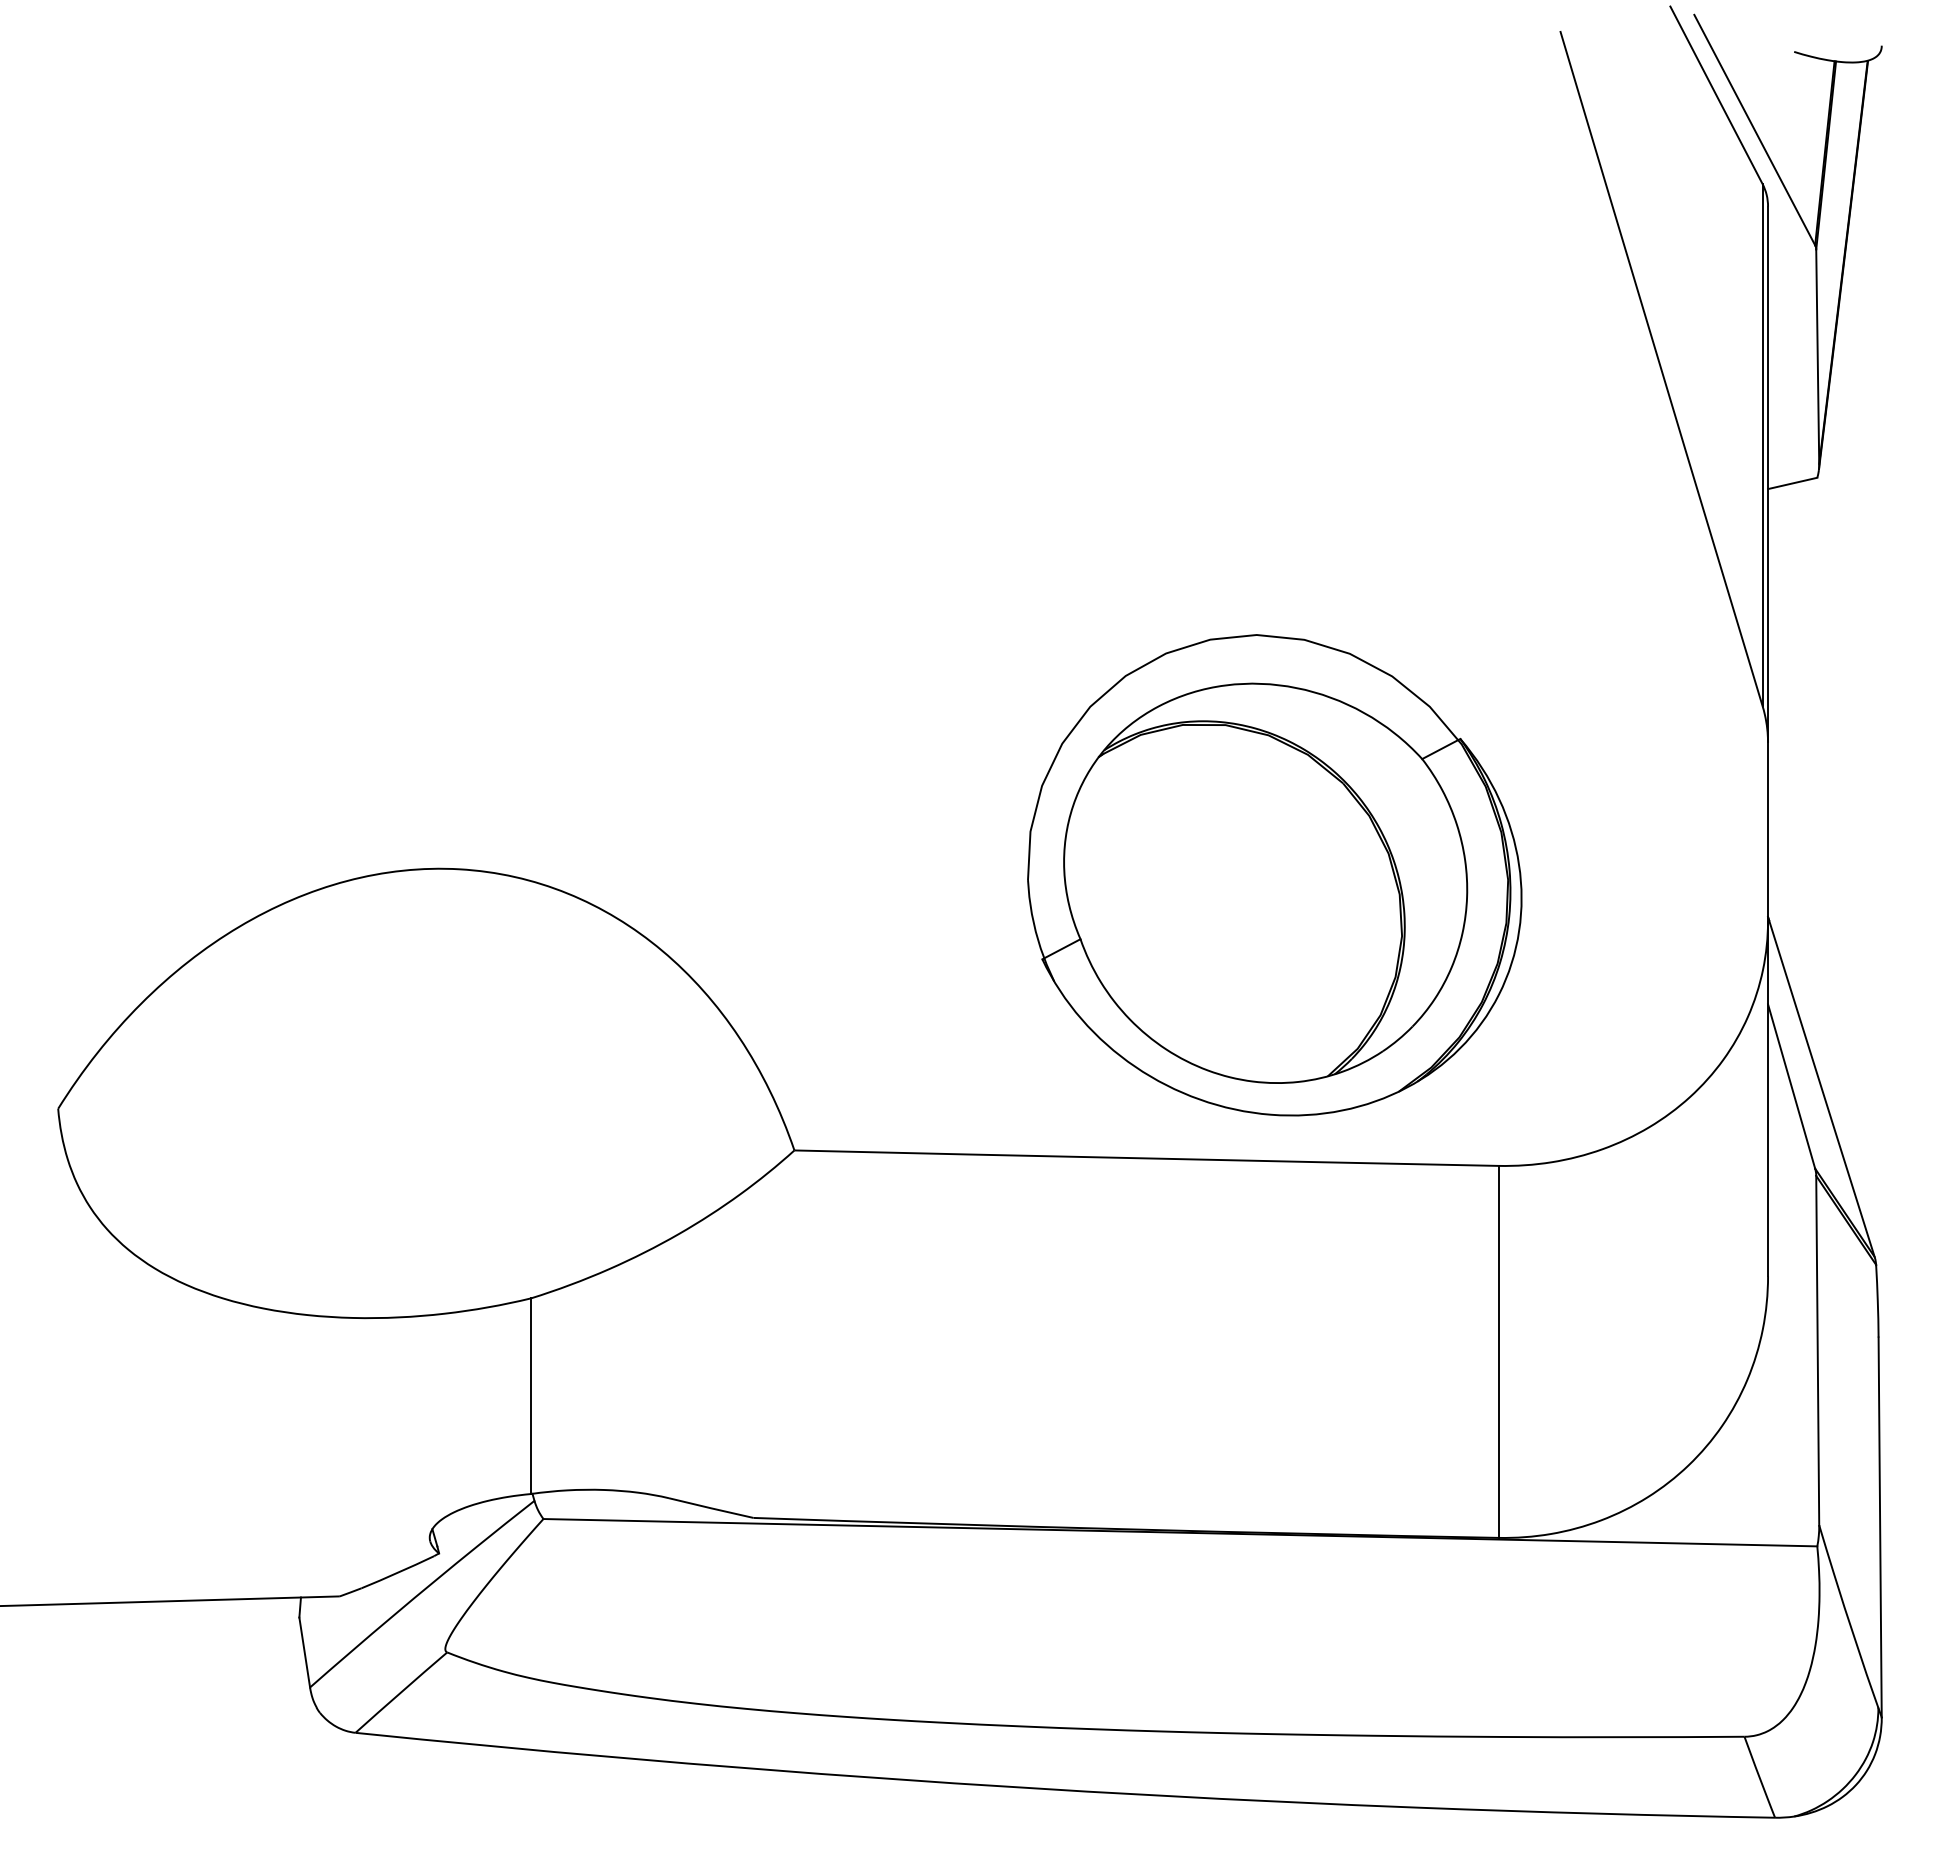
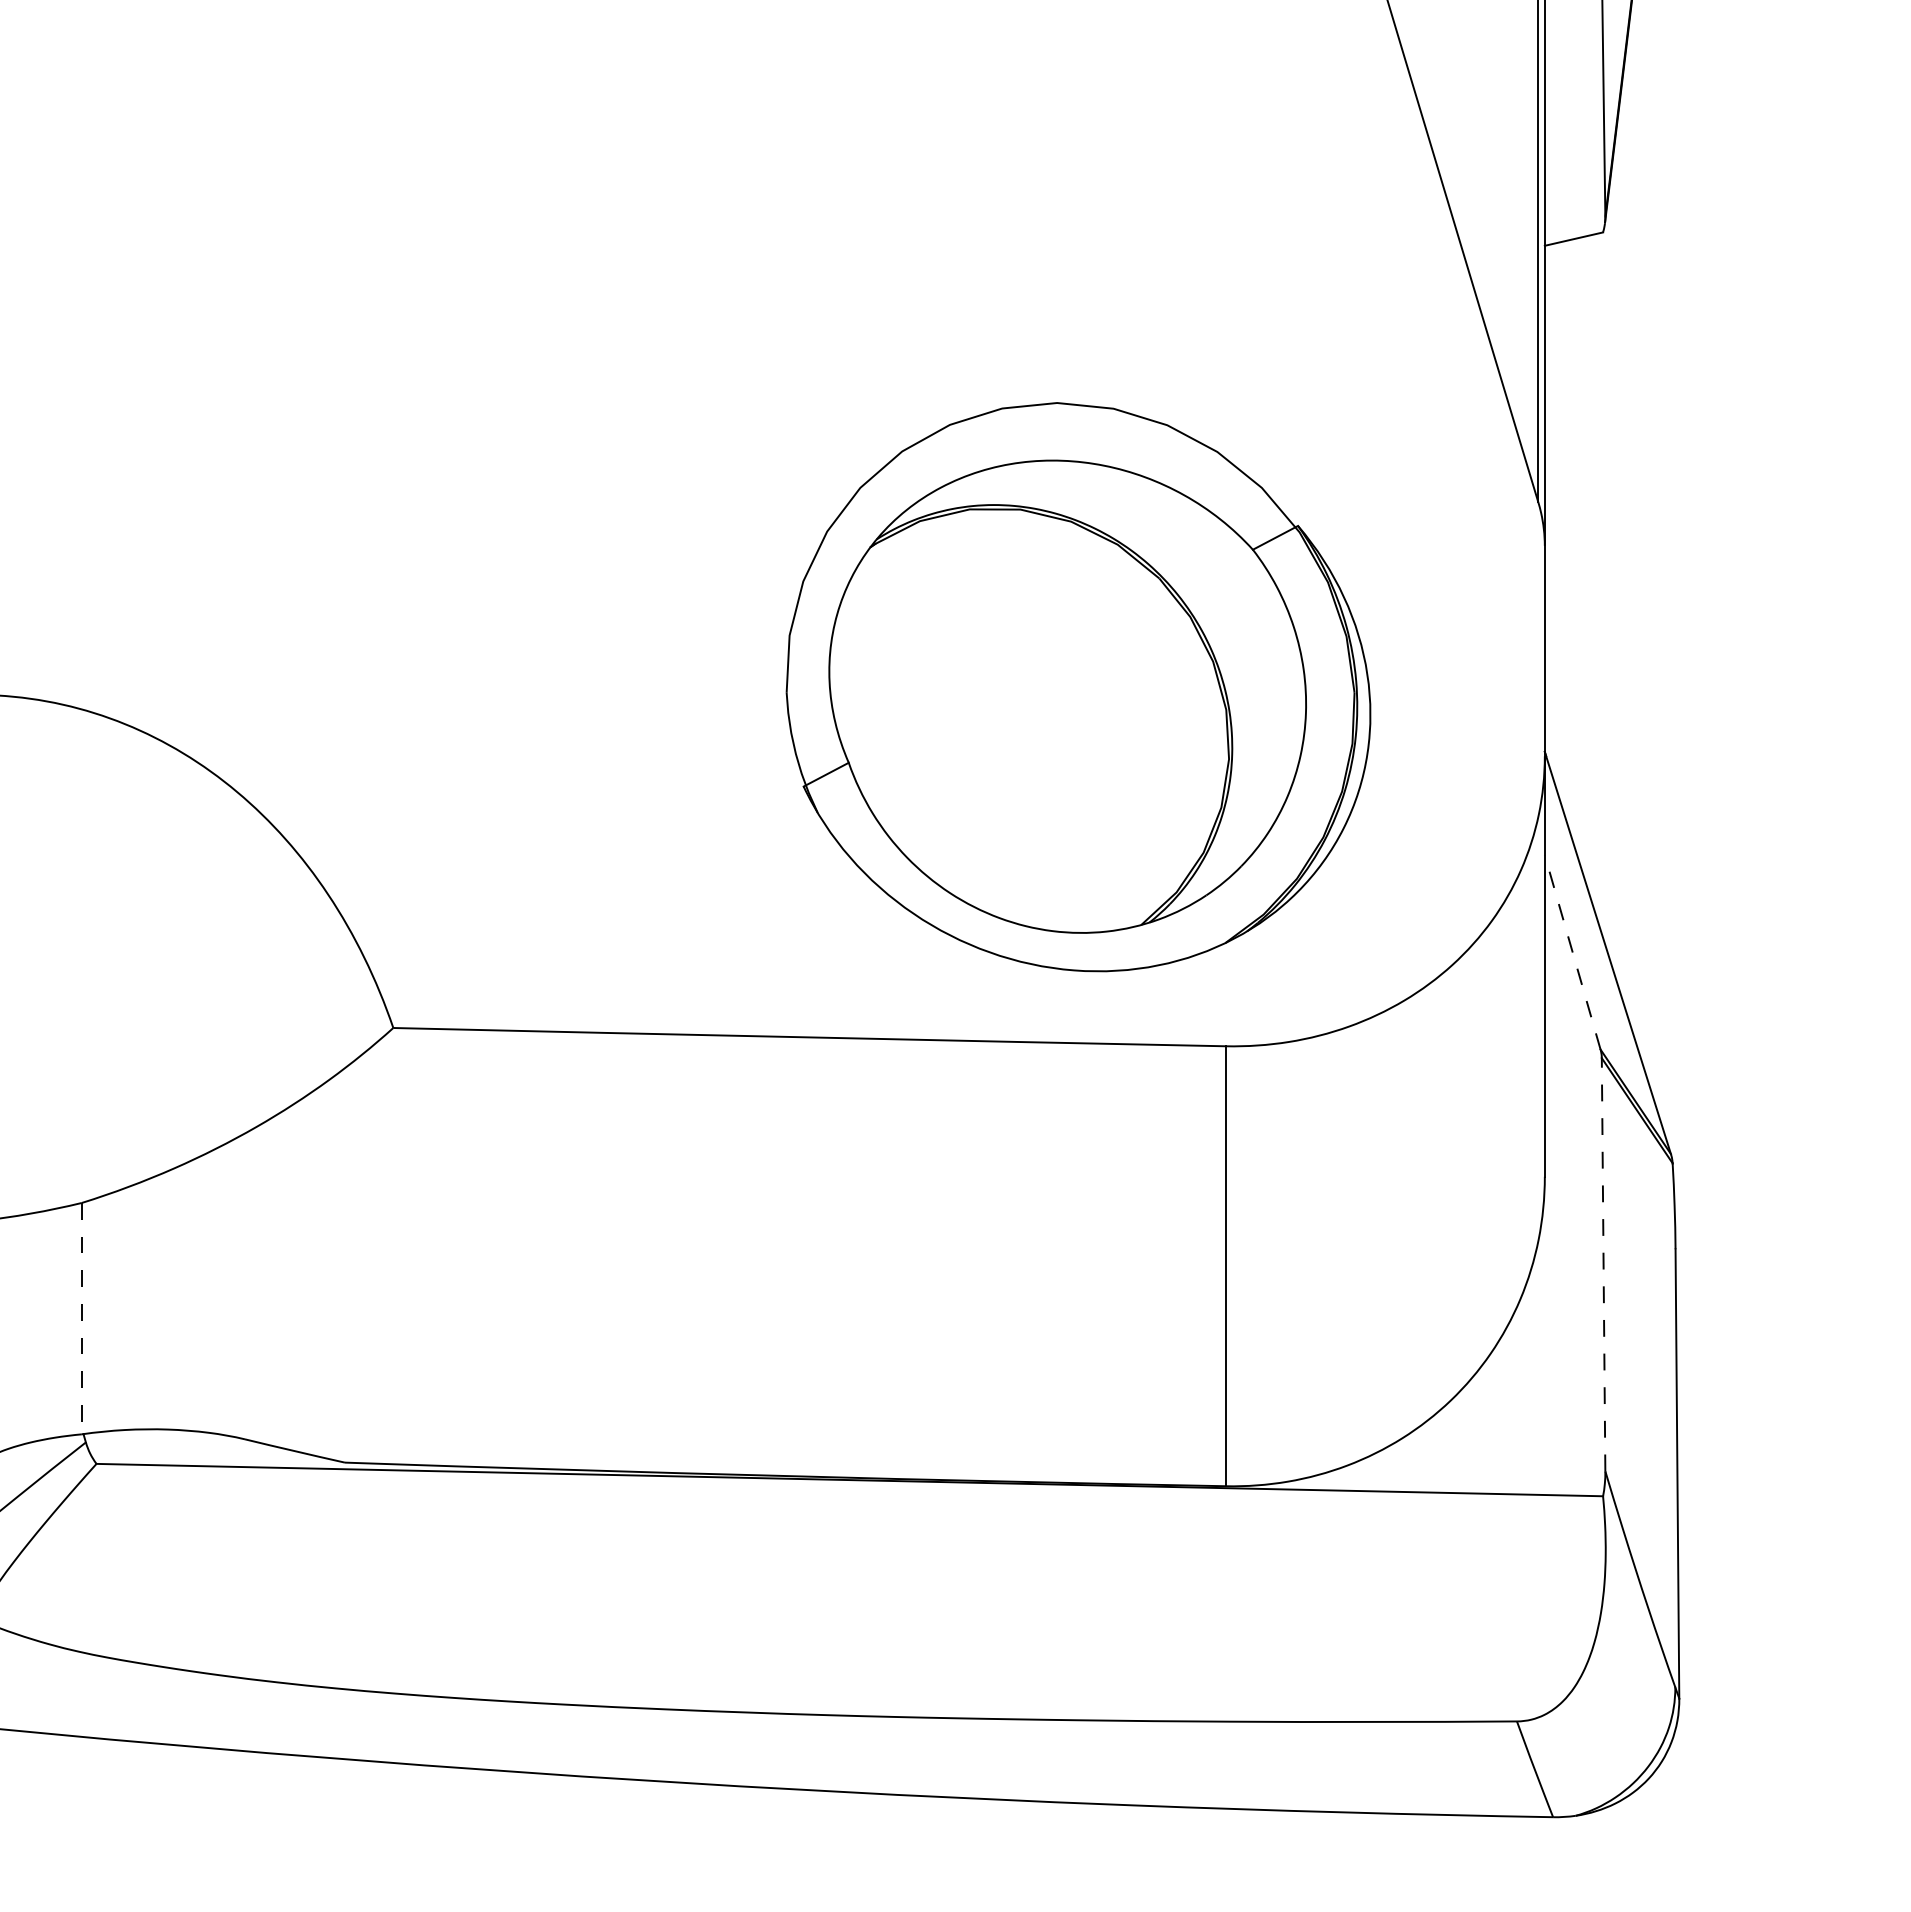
part: (1274, 875) -> (1078, 687), moved
line: (1791, 1086) -> (1572, 952), solid -> dashed
line: (1817, 1350) -> (1603, 1264), solid -> dashed
line: (531, 1396) -> (82, 1319), solid -> dashed

